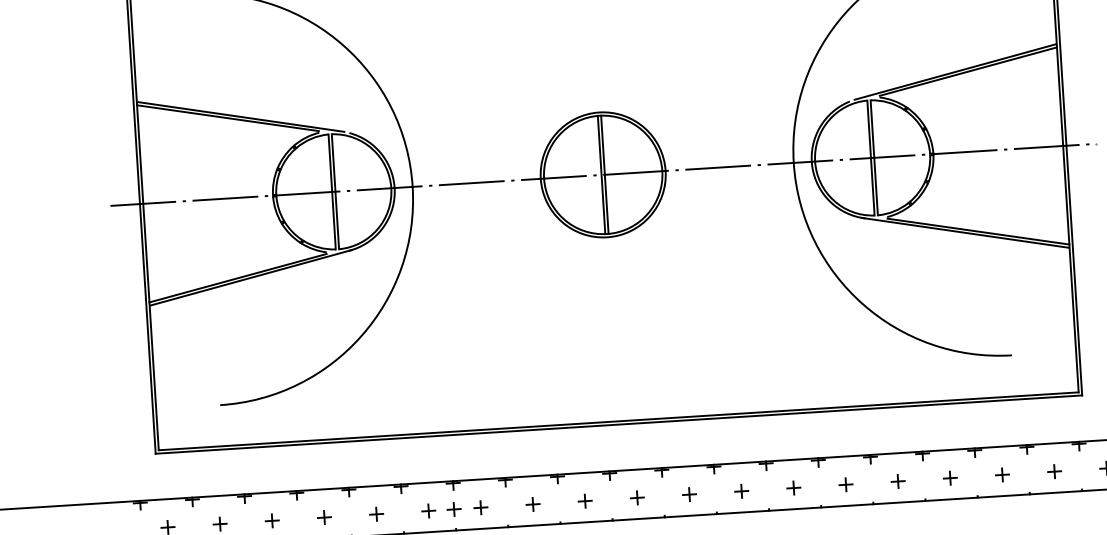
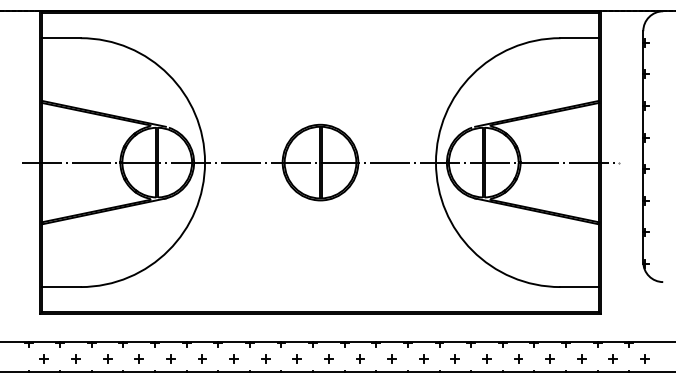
line: (1043, 354) -> (579, 287), added
line: (187, 407) -> (60, 287), added
part: (453, 508) -> (217, 358), removed

